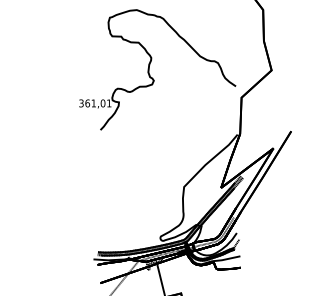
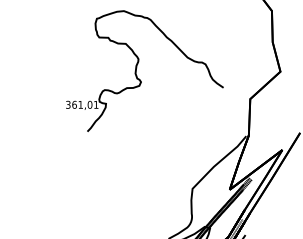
part: (149, 69) -> (136, 70), moved

